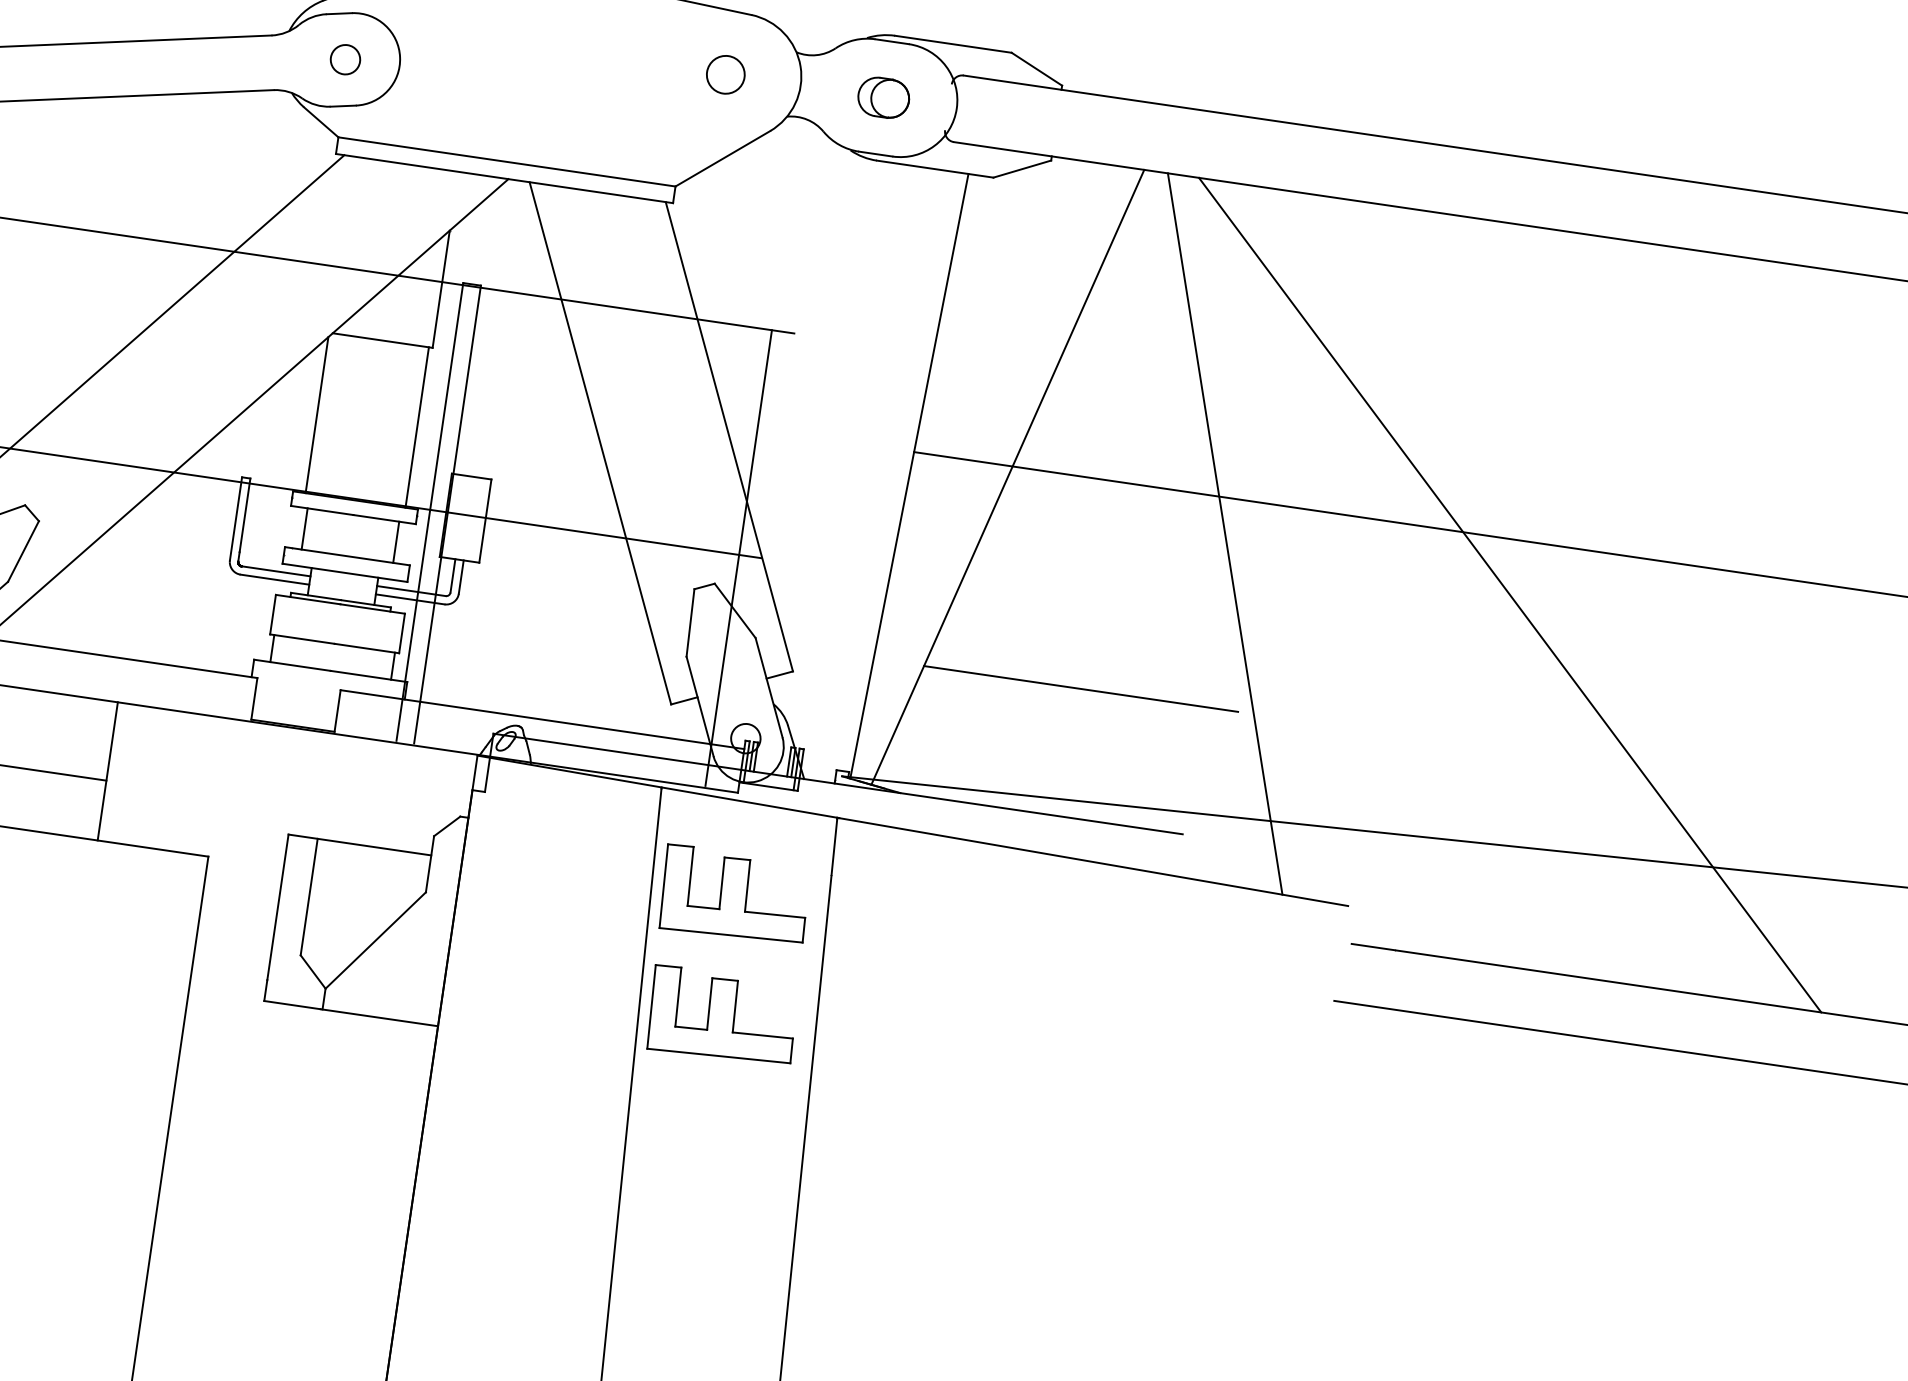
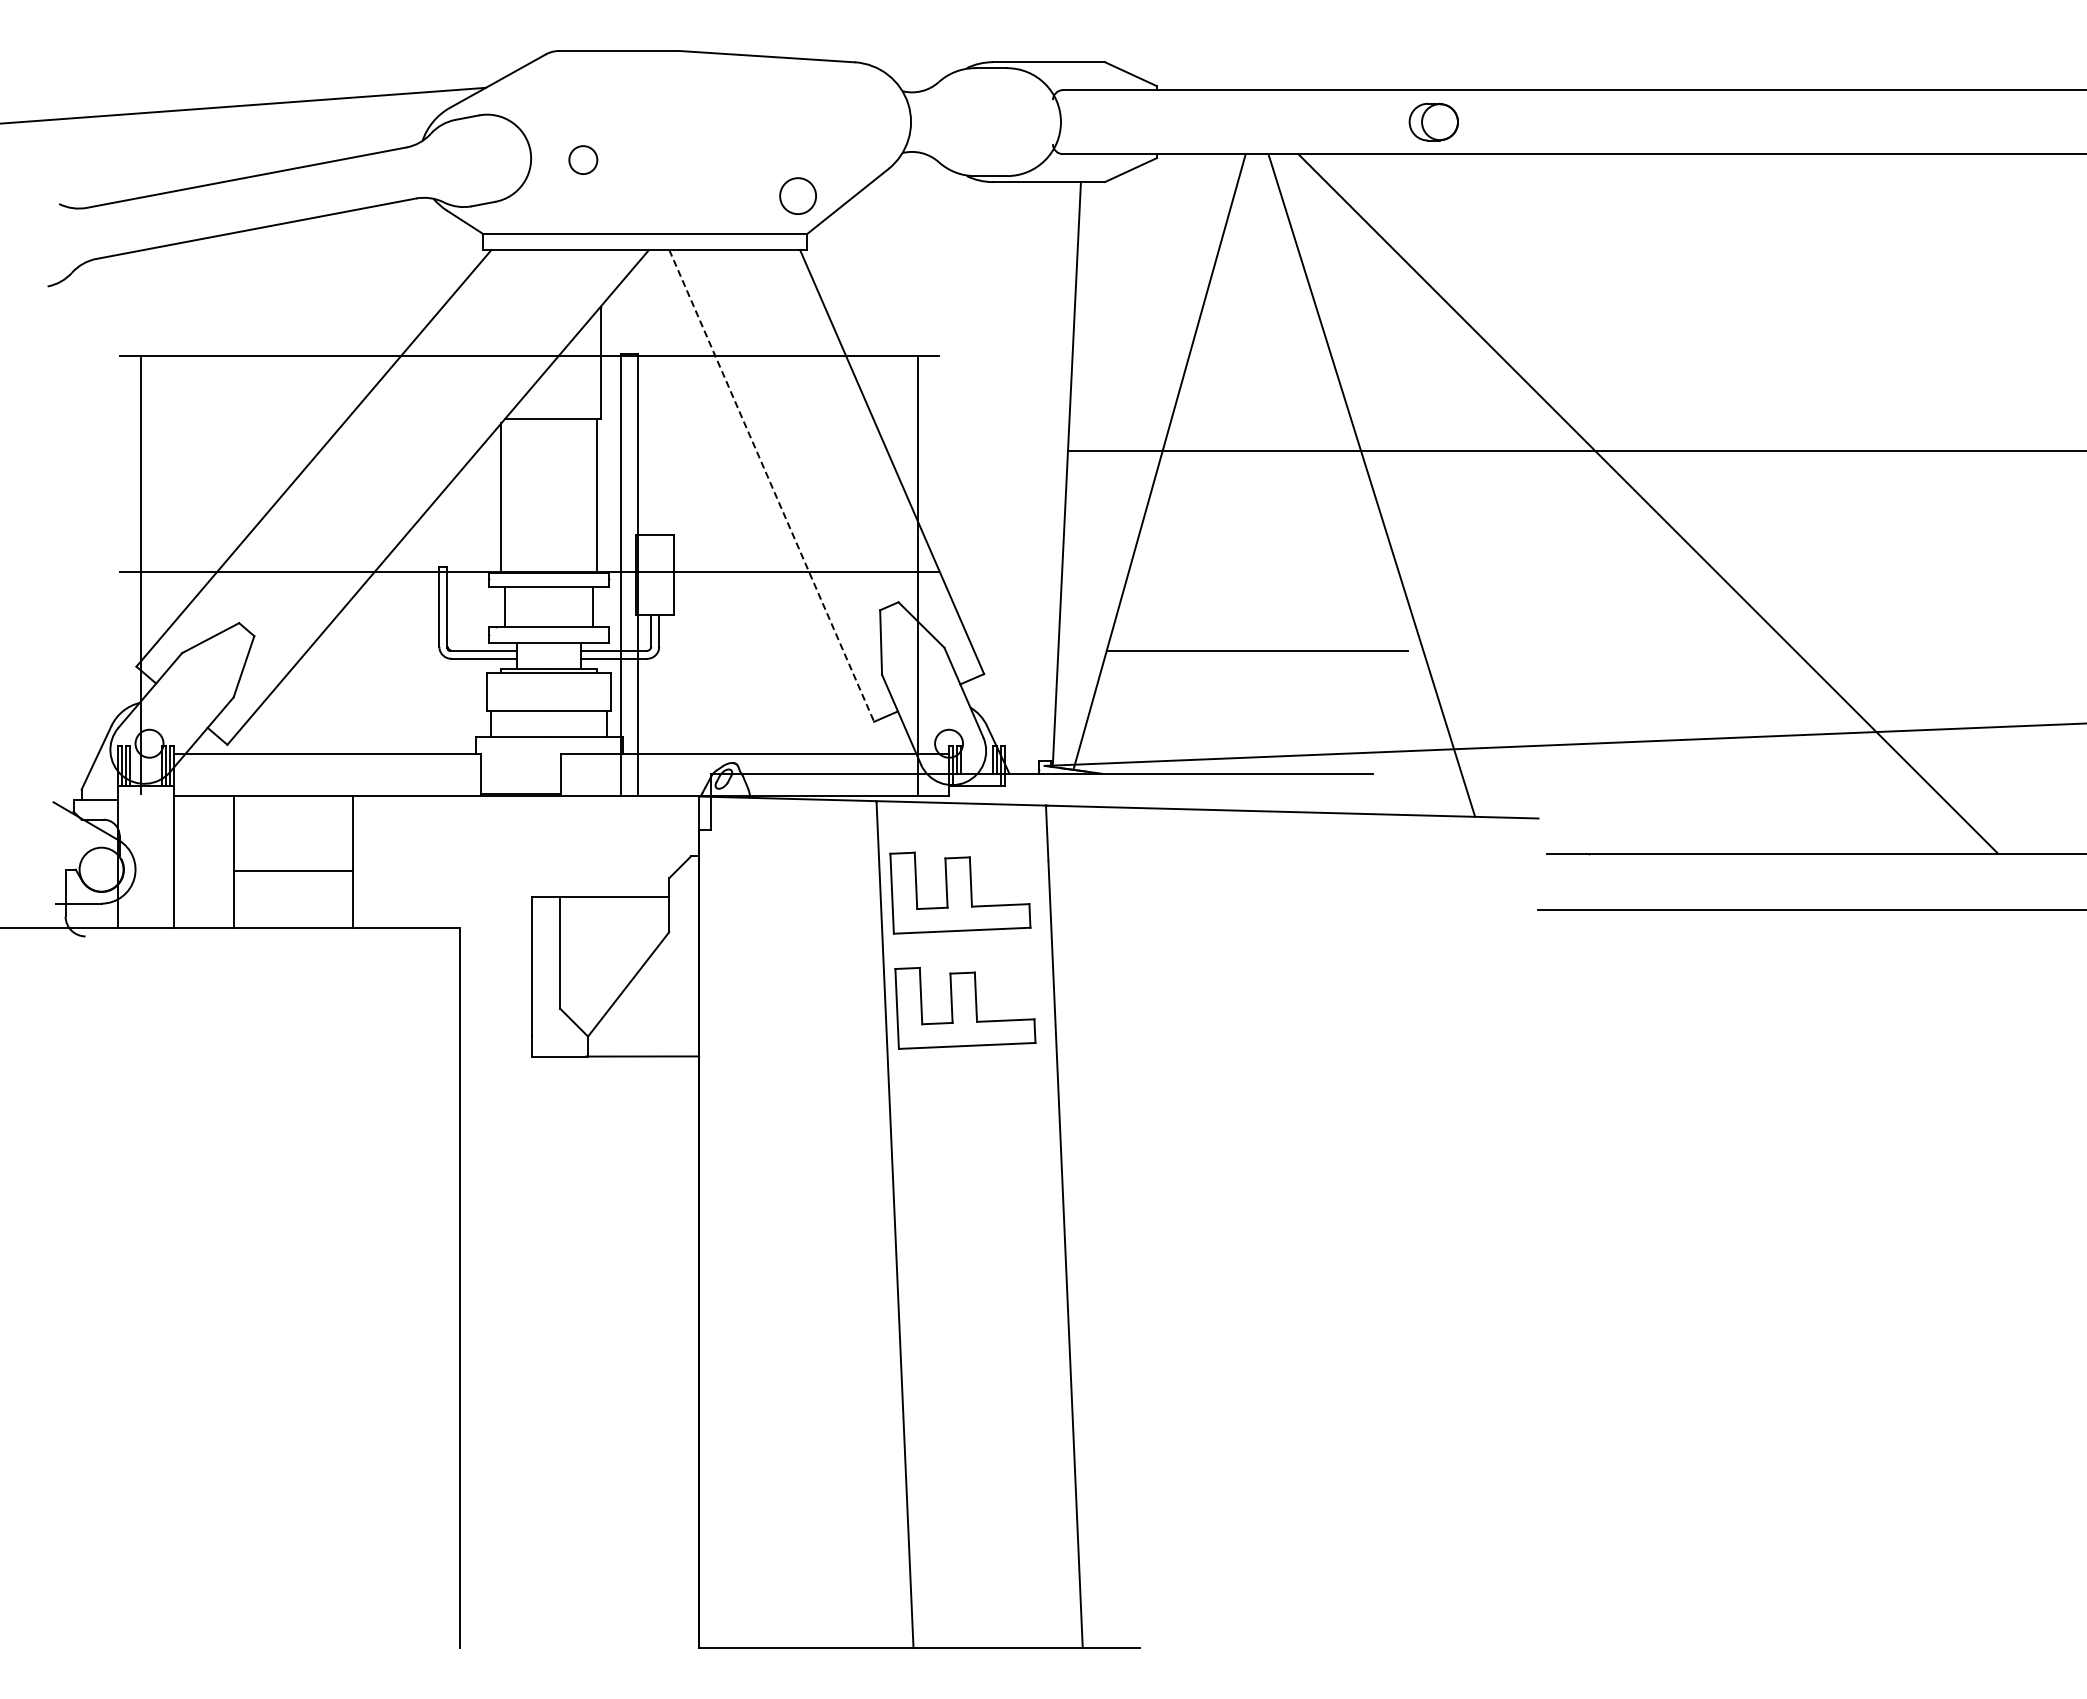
circle: (345, 59) -> (583, 159), moved
circle: (725, 74) -> (797, 195), moved
part: (883, 97) -> (1433, 121), moved
line: (600, 443) -> (771, 486), solid -> dashed

